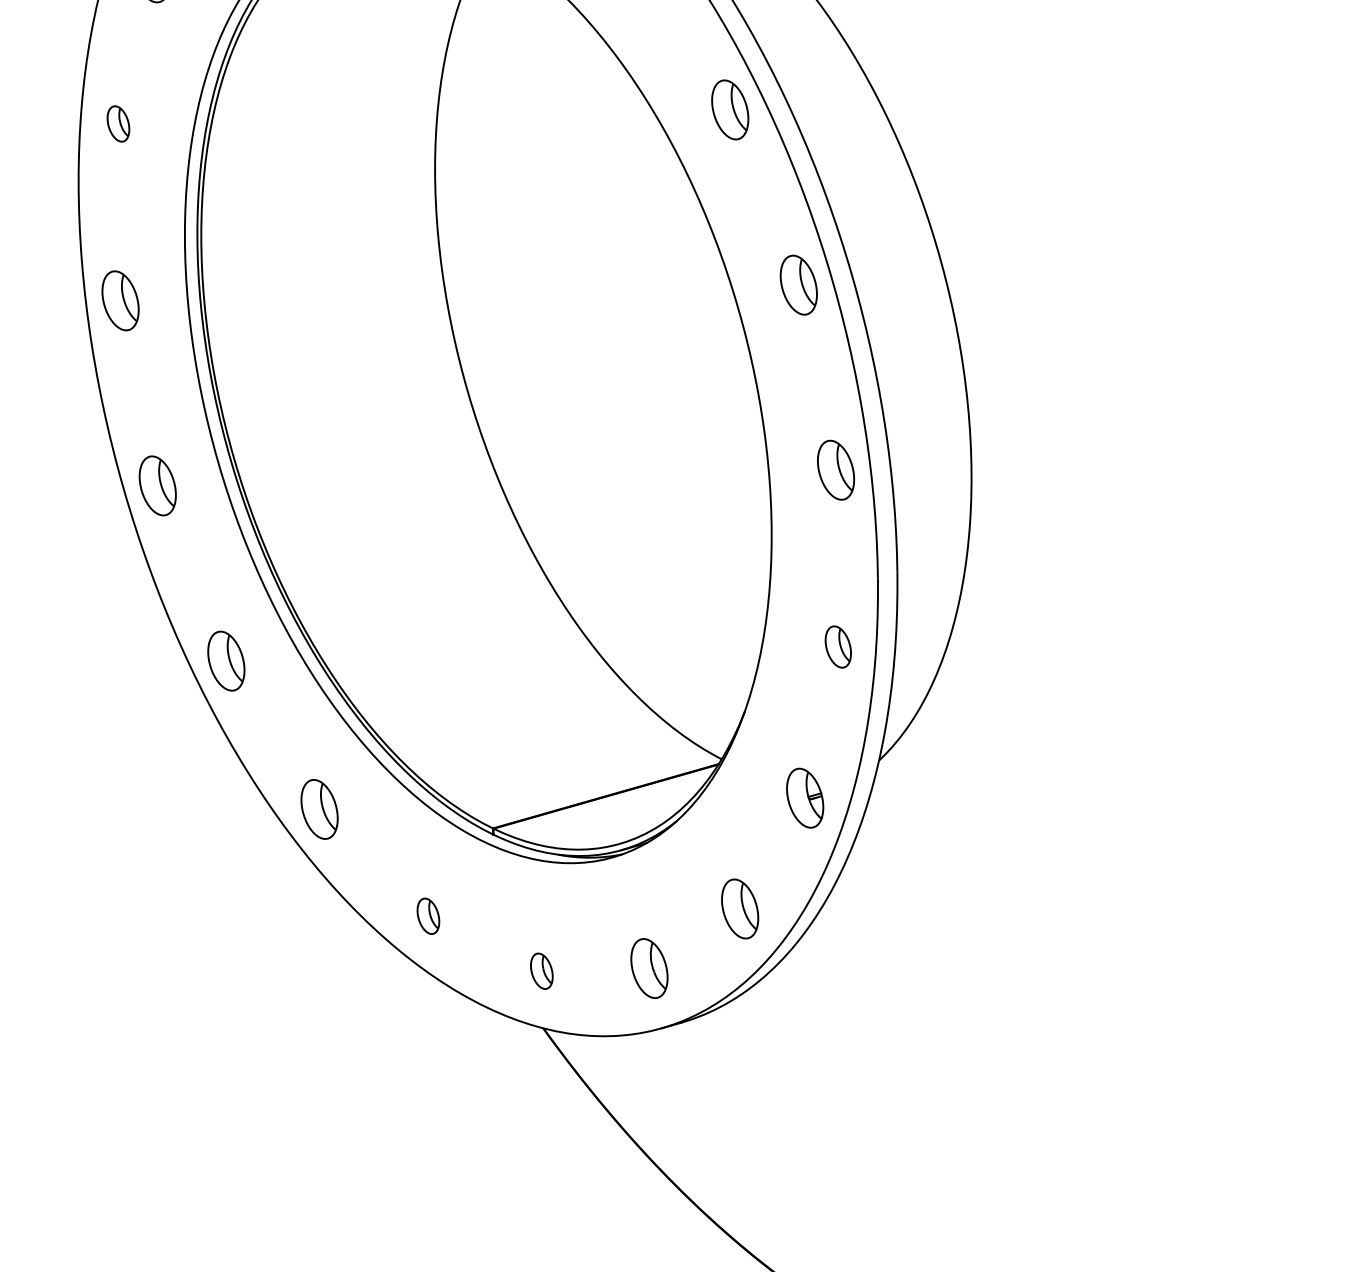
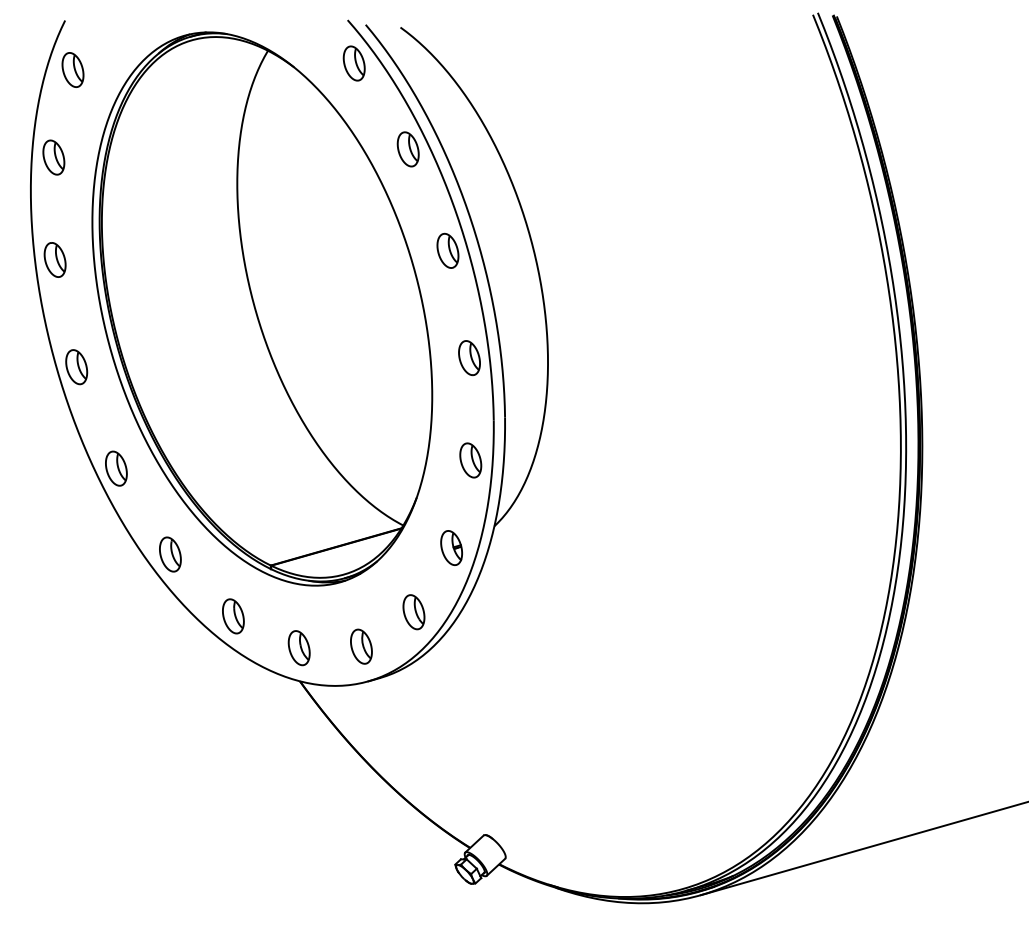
part: (117, 123) -> (53, 157), size x1.67
part: (837, 647) -> (470, 460), size x1.43
part: (428, 916) -> (233, 616), size x1.67
part: (540, 971) -> (298, 648), size x1.67

